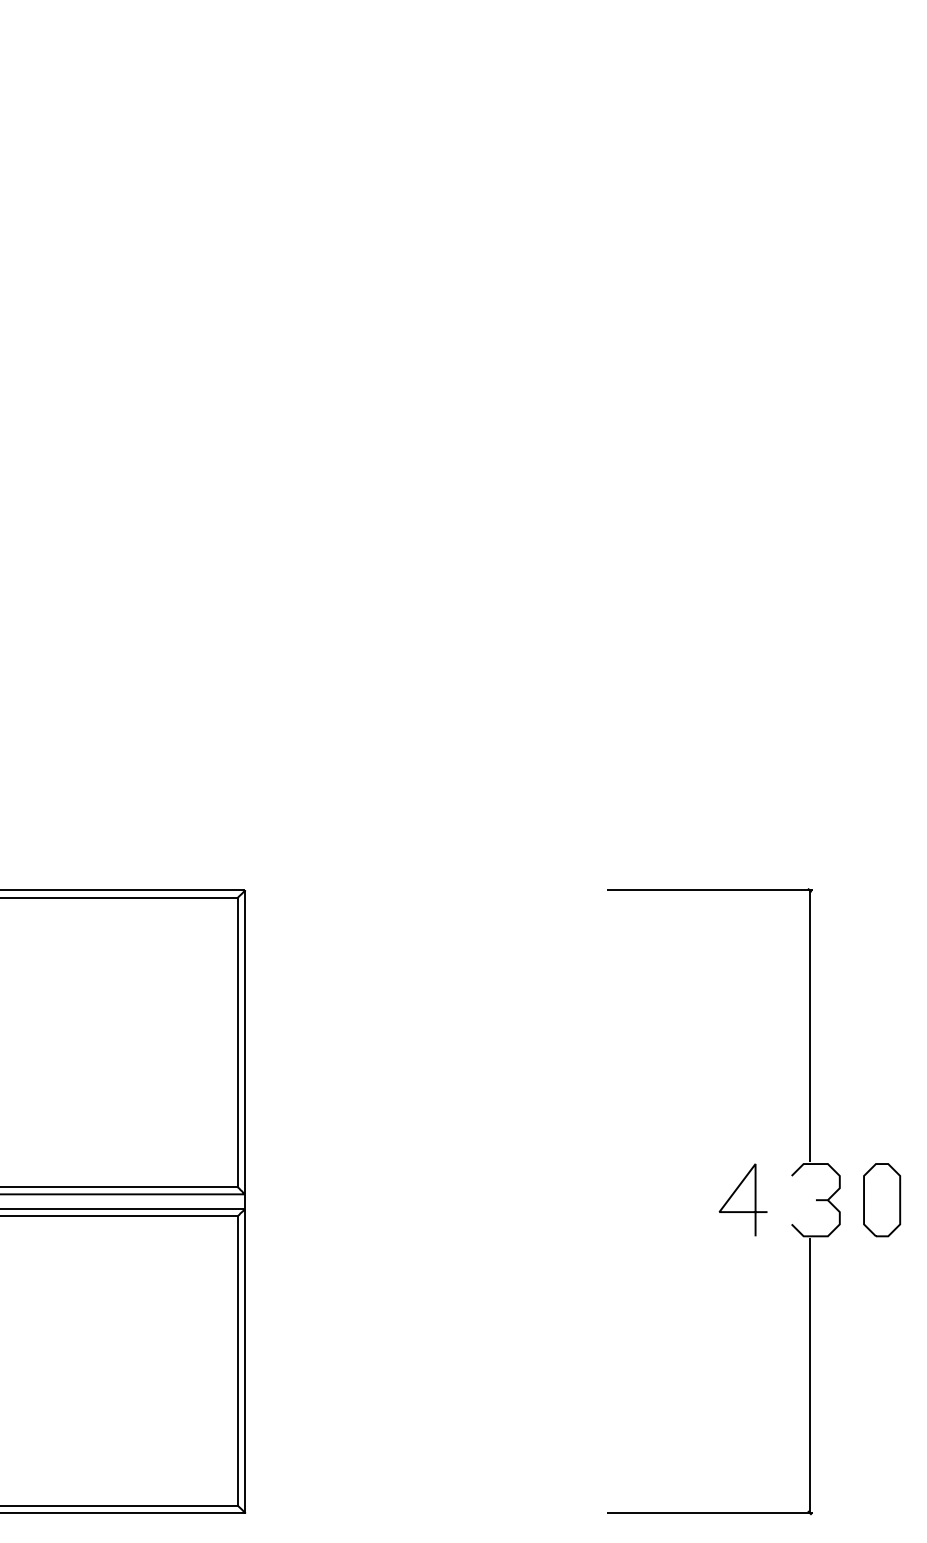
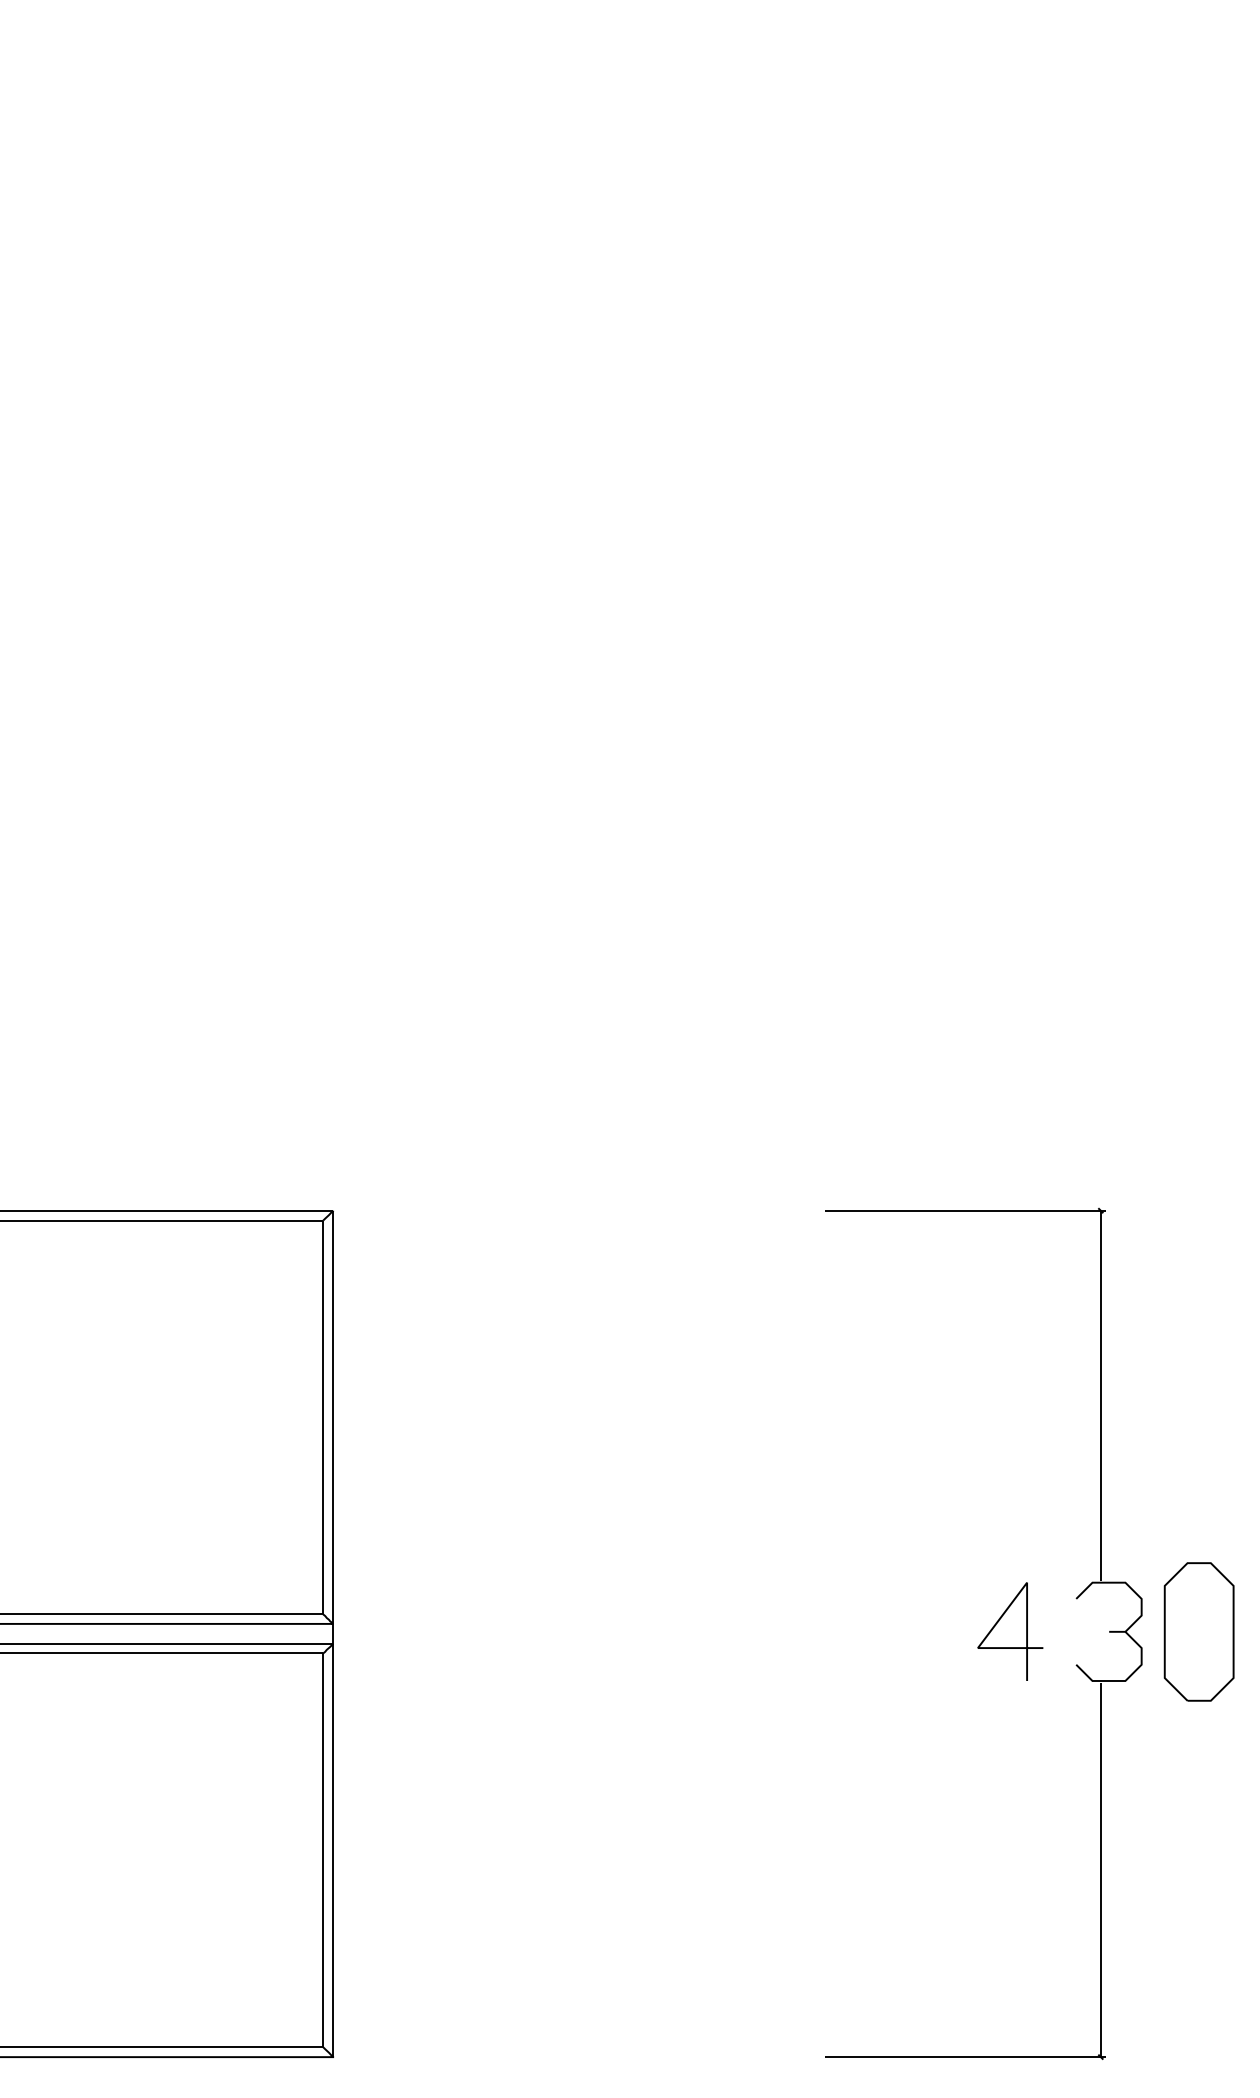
part: (881, 1199) -> (1198, 1631), size x1.4

